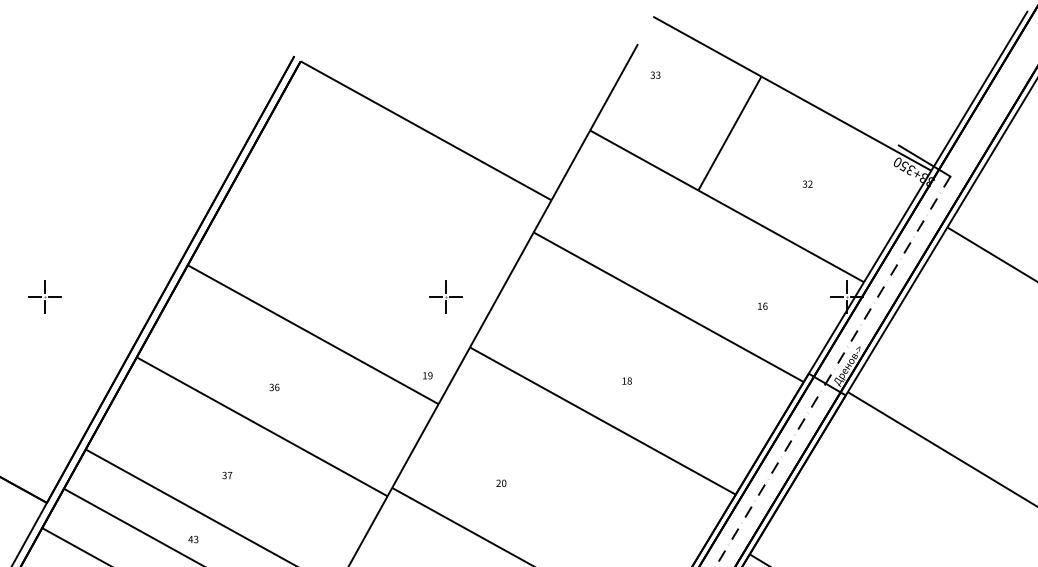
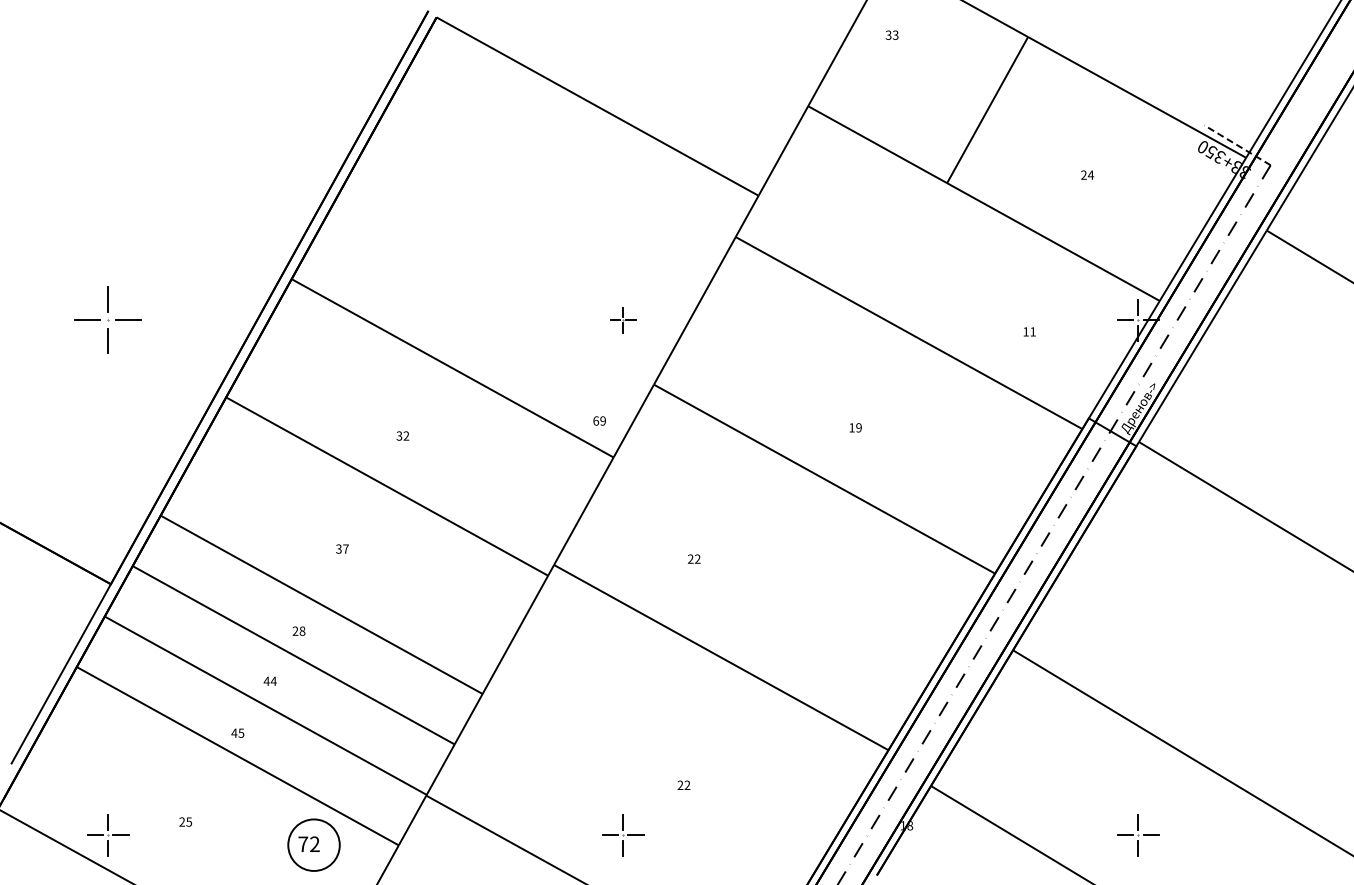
line: (924, 161) -> (1237, 145), solid -> dashed
text: (807, 183) -> (1087, 174), 32 -> 24
part: (45, 297) -> (108, 320), size x1.6
part: (446, 297) -> (623, 320), size x0.6
text: (765, 306) -> (1033, 331), 16 -> 11
text: (425, 375) -> (596, 420), 19 -> 69
text: (629, 380) -> (858, 427), 18 -> 19
text: (277, 387) -> (406, 435), 36 -> 32
text: (503, 482) -> (697, 558), 20 -> 22
text: (193, 538) -> (298, 630), 43 -> 28

